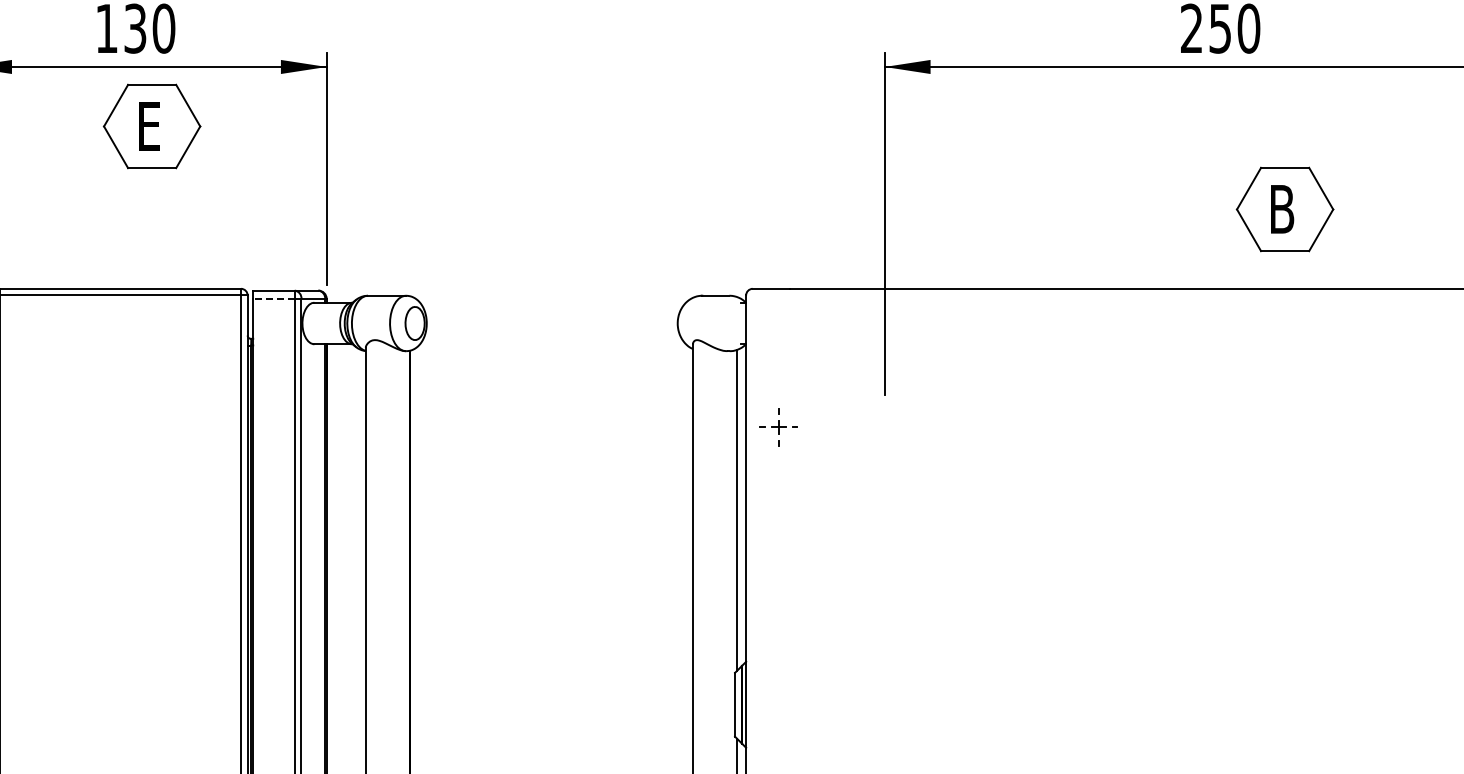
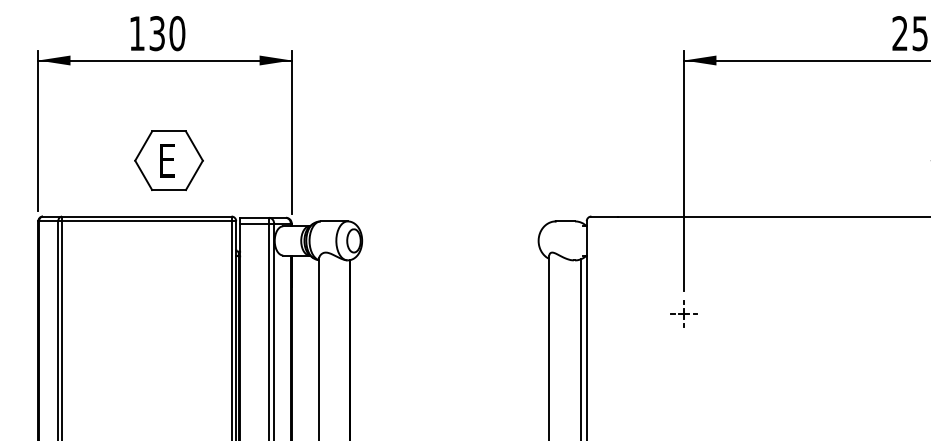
part: (151, 126) -> (168, 160), moved
line: (273, 298) -> (254, 223), dashed -> solid
part: (778, 427) -> (684, 314), moved

